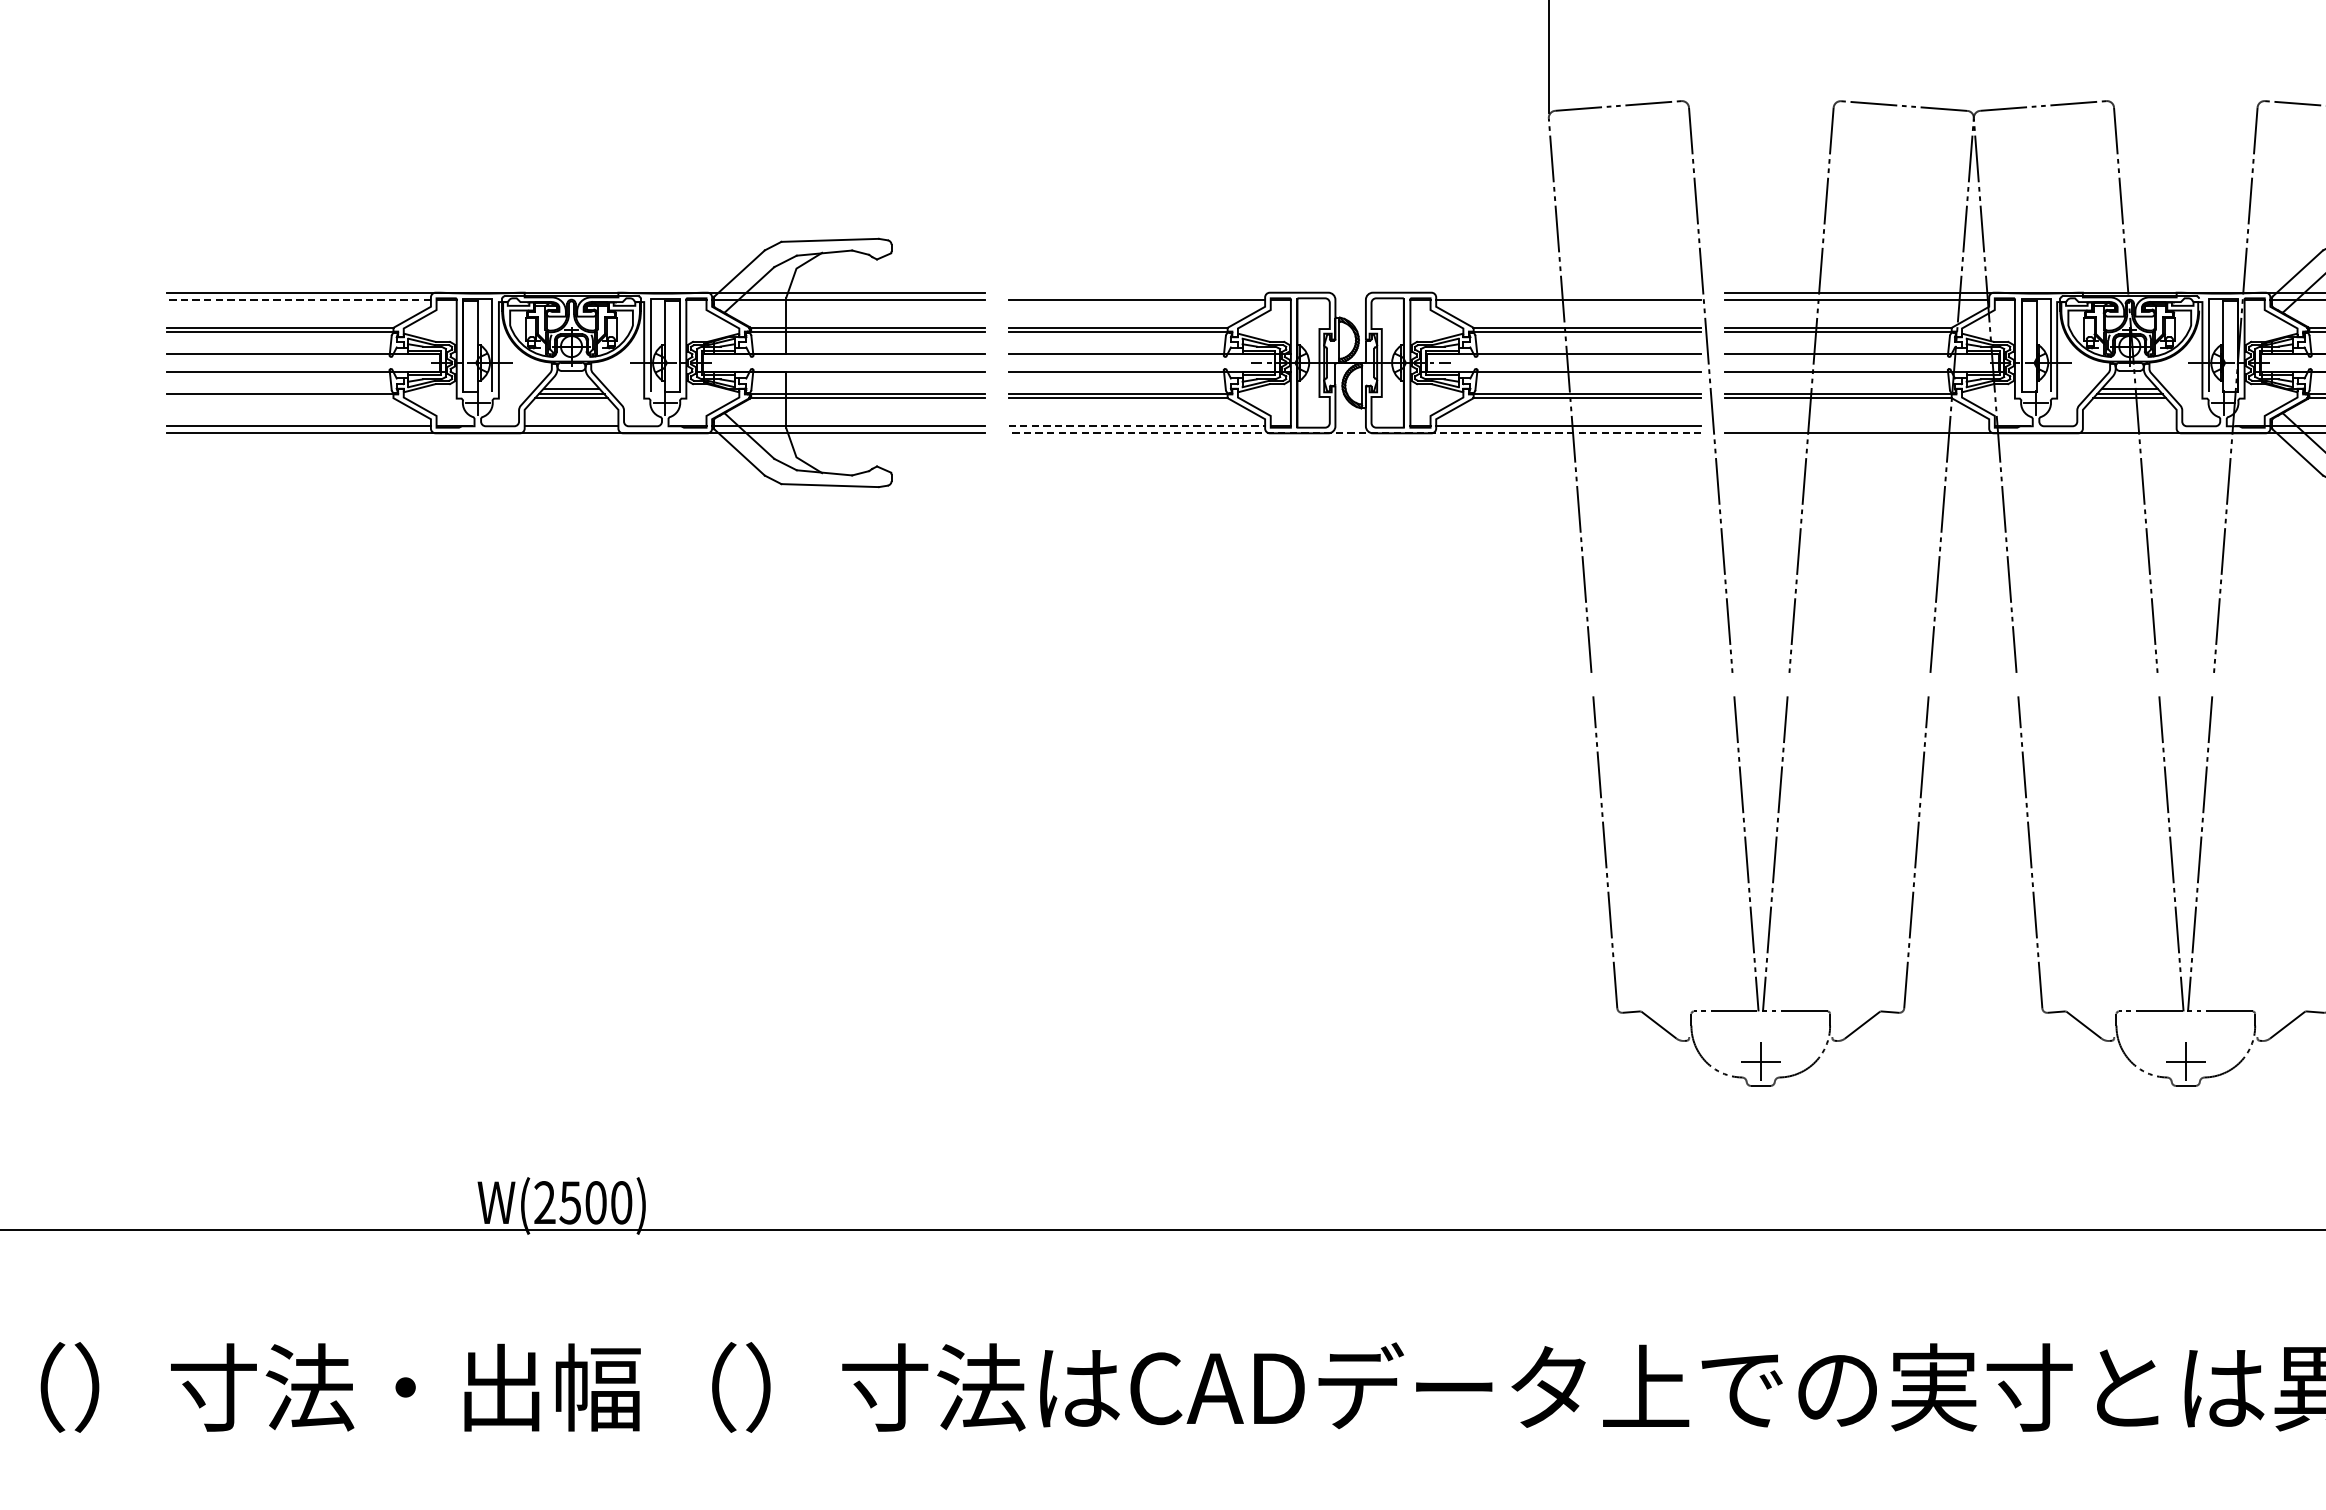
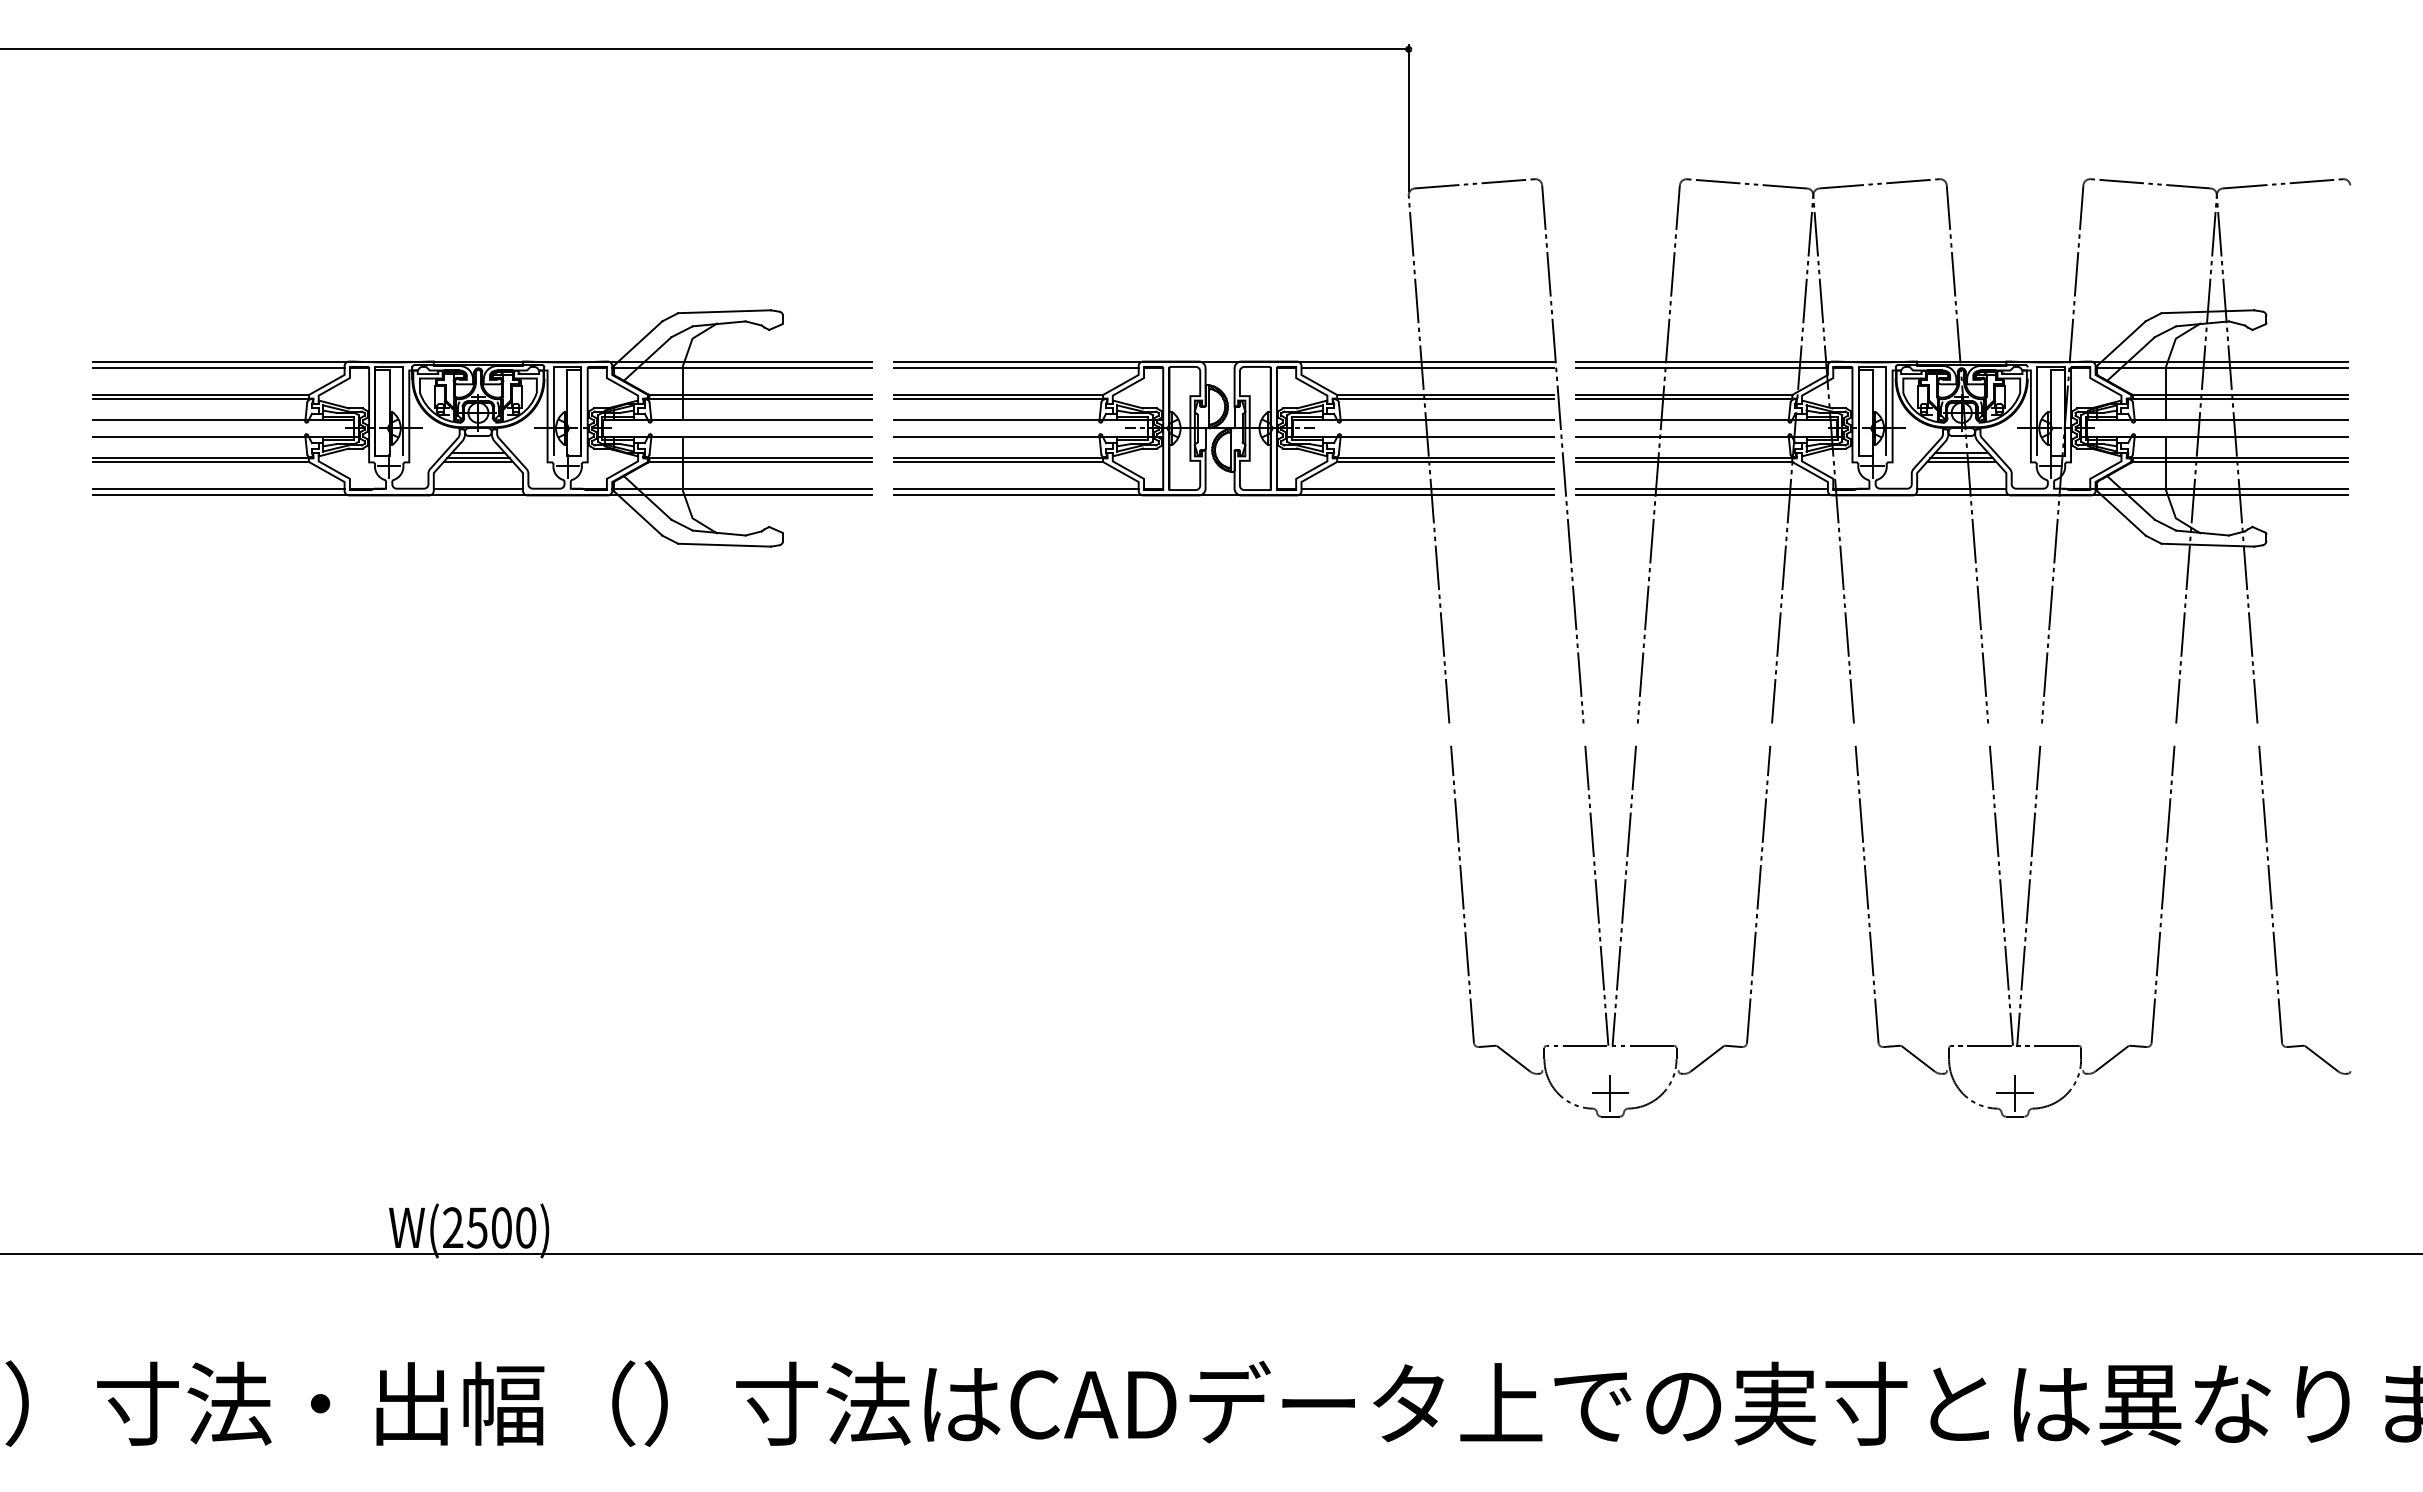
line: (1355, 292) -> (1224, 361), added
line: (298, 299) -> (218, 368), dashed -> solid
line: (279, 397) -> (200, 461), added
line: (1137, 426) -> (1017, 488), dashed -> solid
line: (1856, 426) -> (1701, 488), added
line: (2129, 426) -> (1961, 488), added
line: (1355, 433) -> (1224, 495), dashed -> solid

